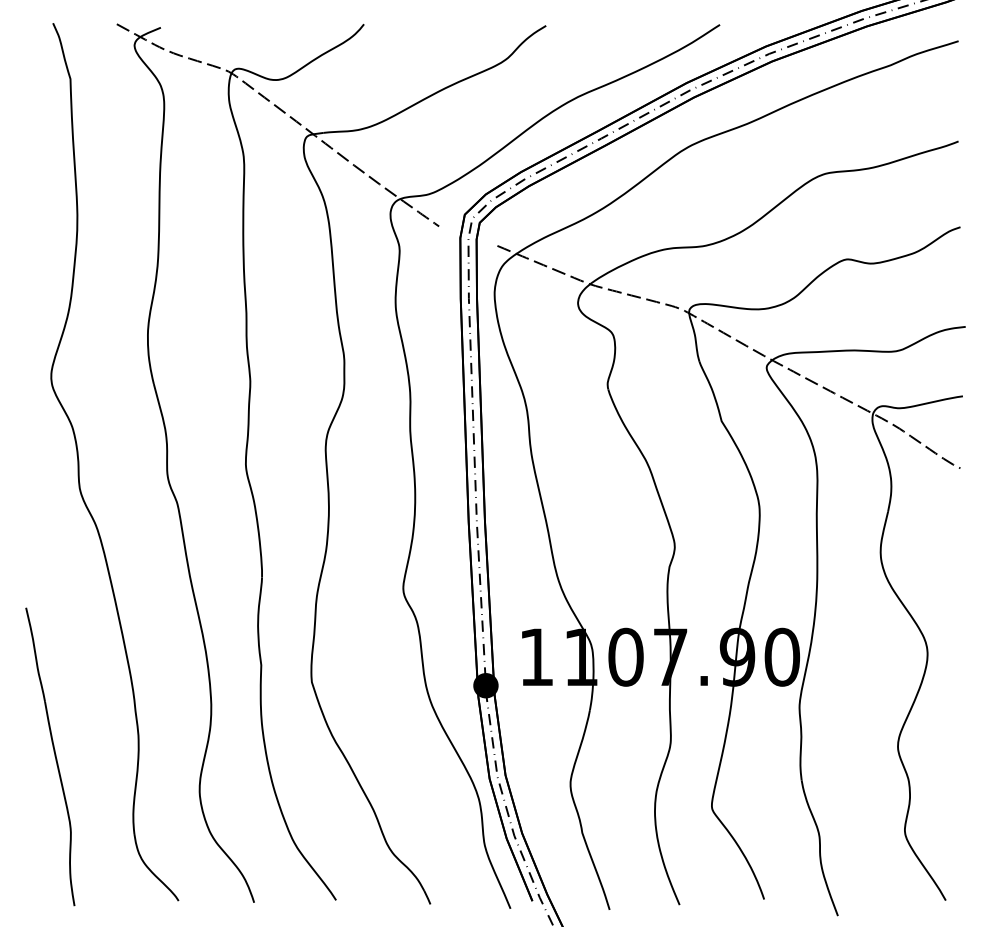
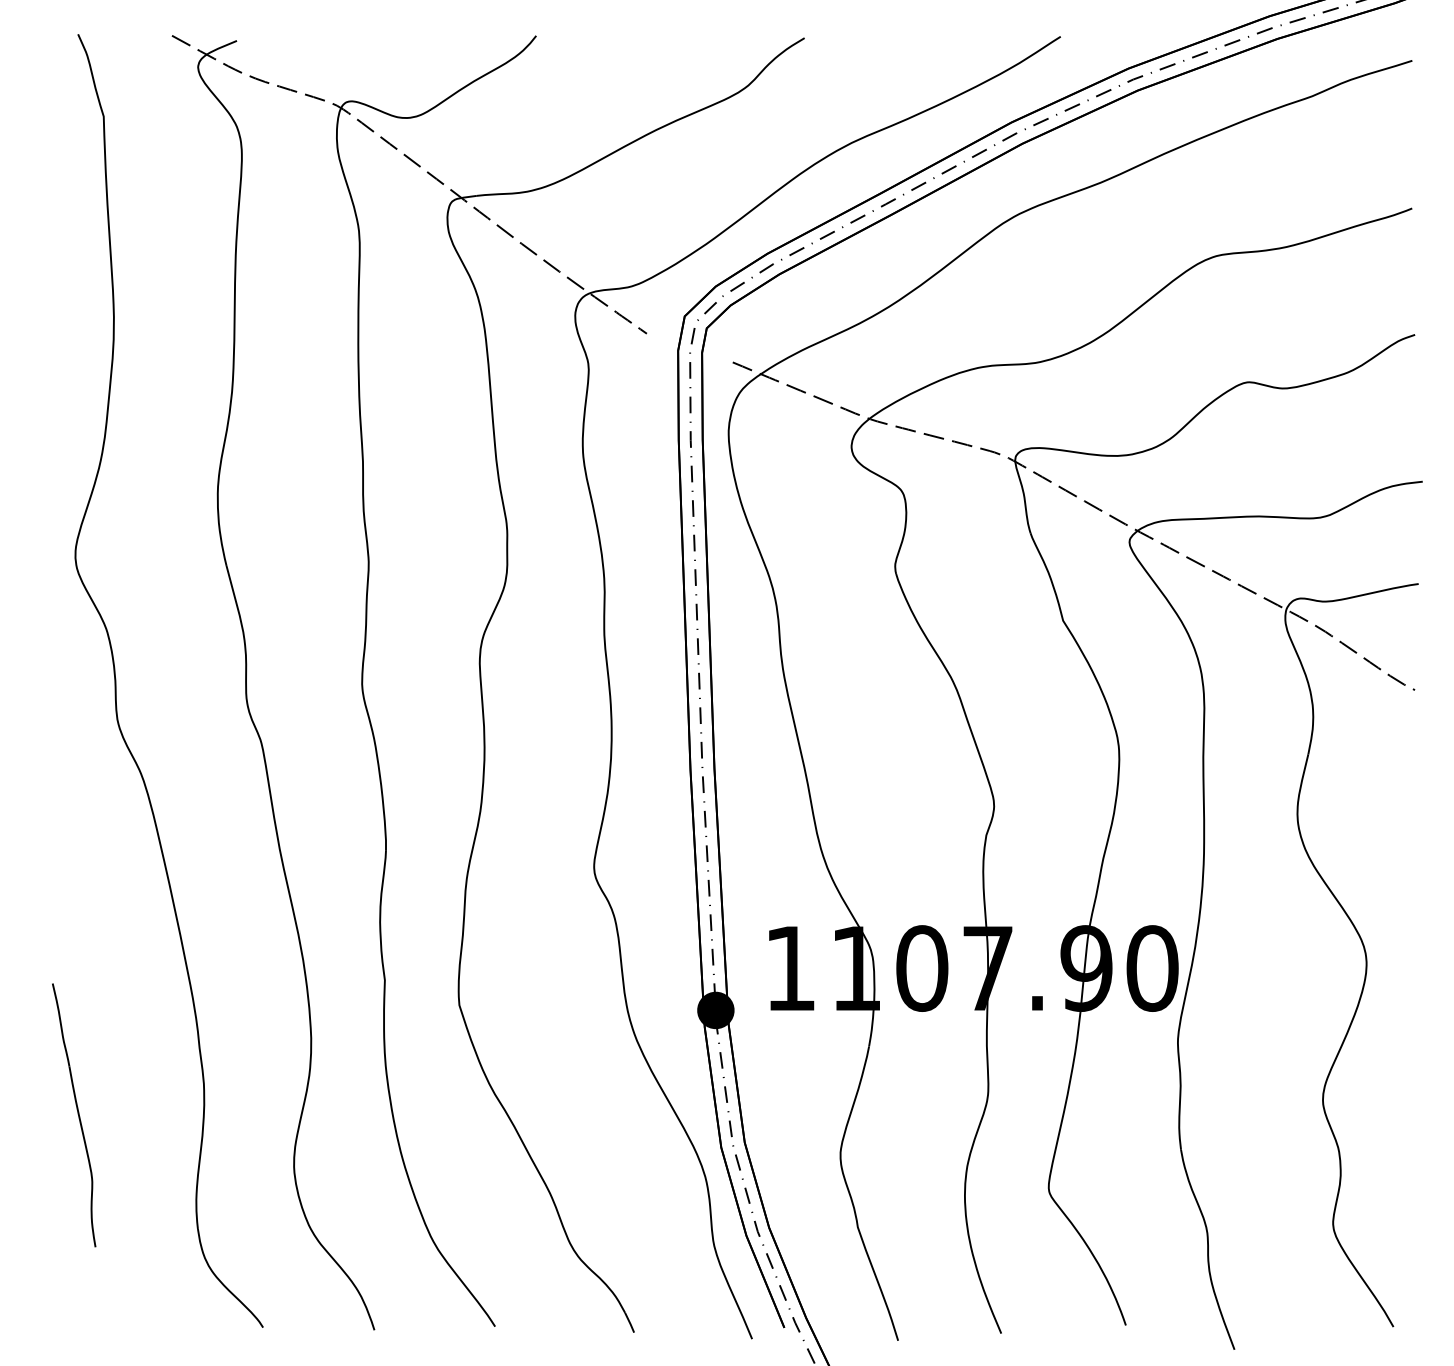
part: (50, 756) -> (74, 1114), size x0.6

